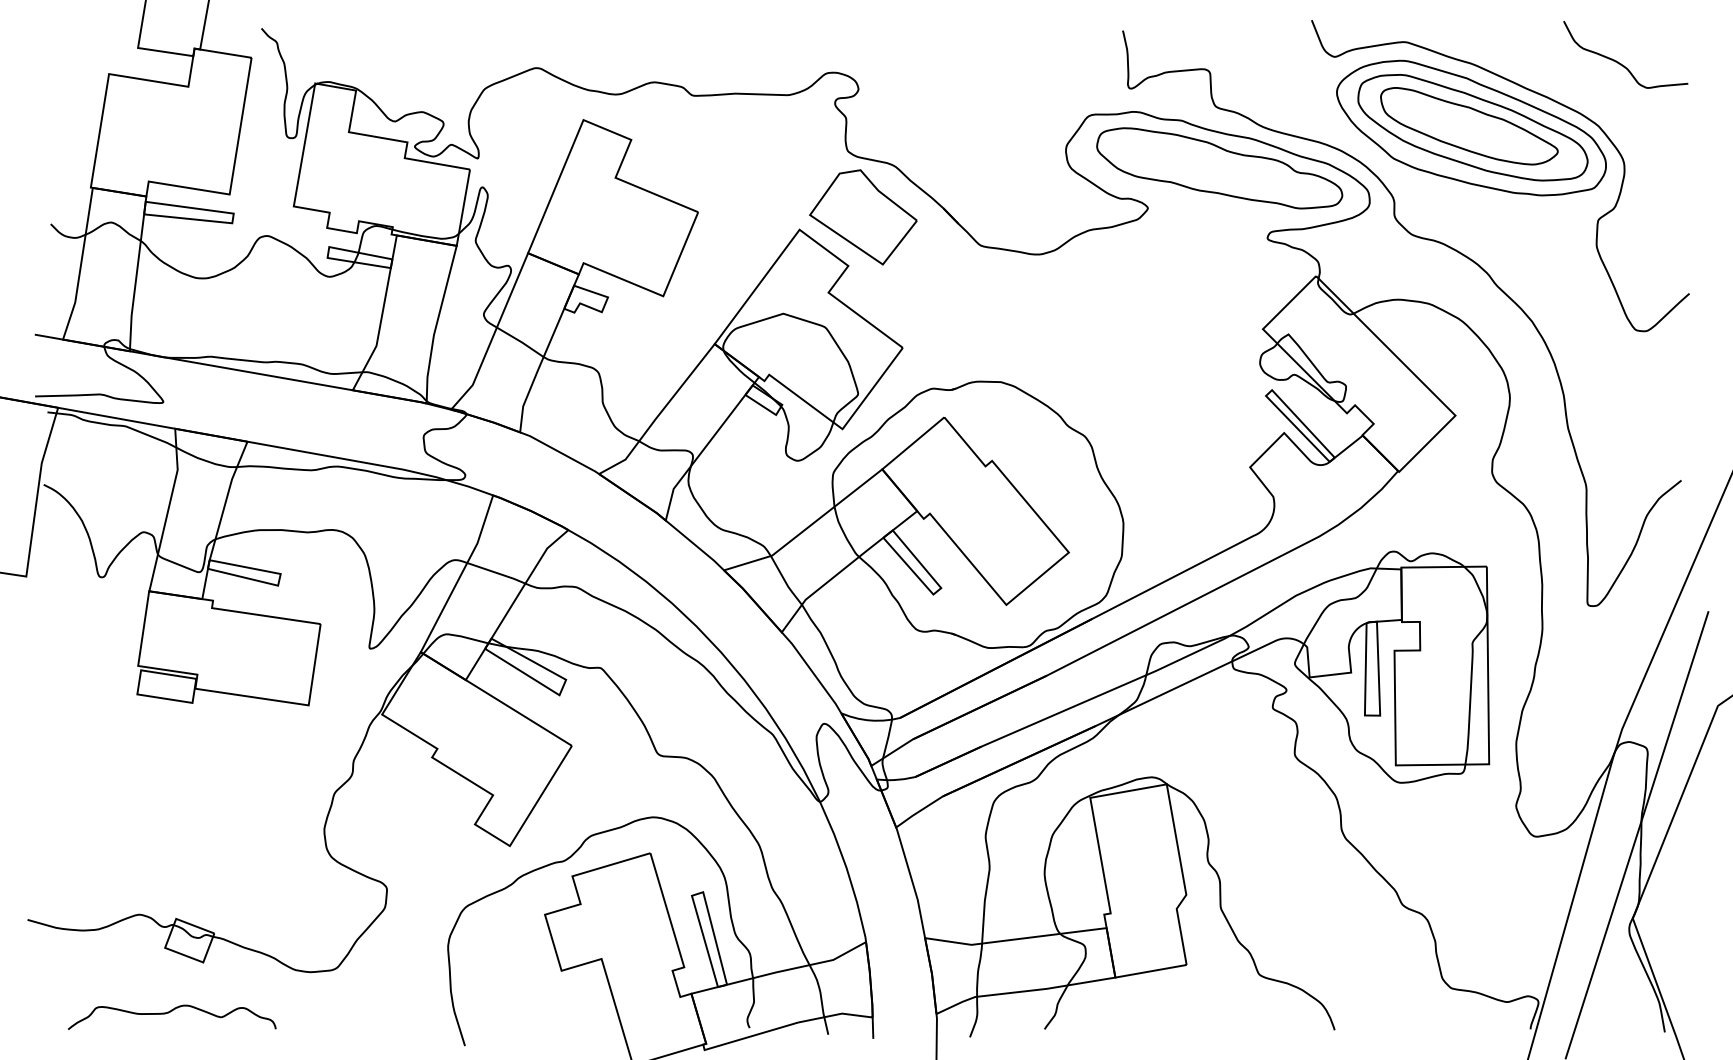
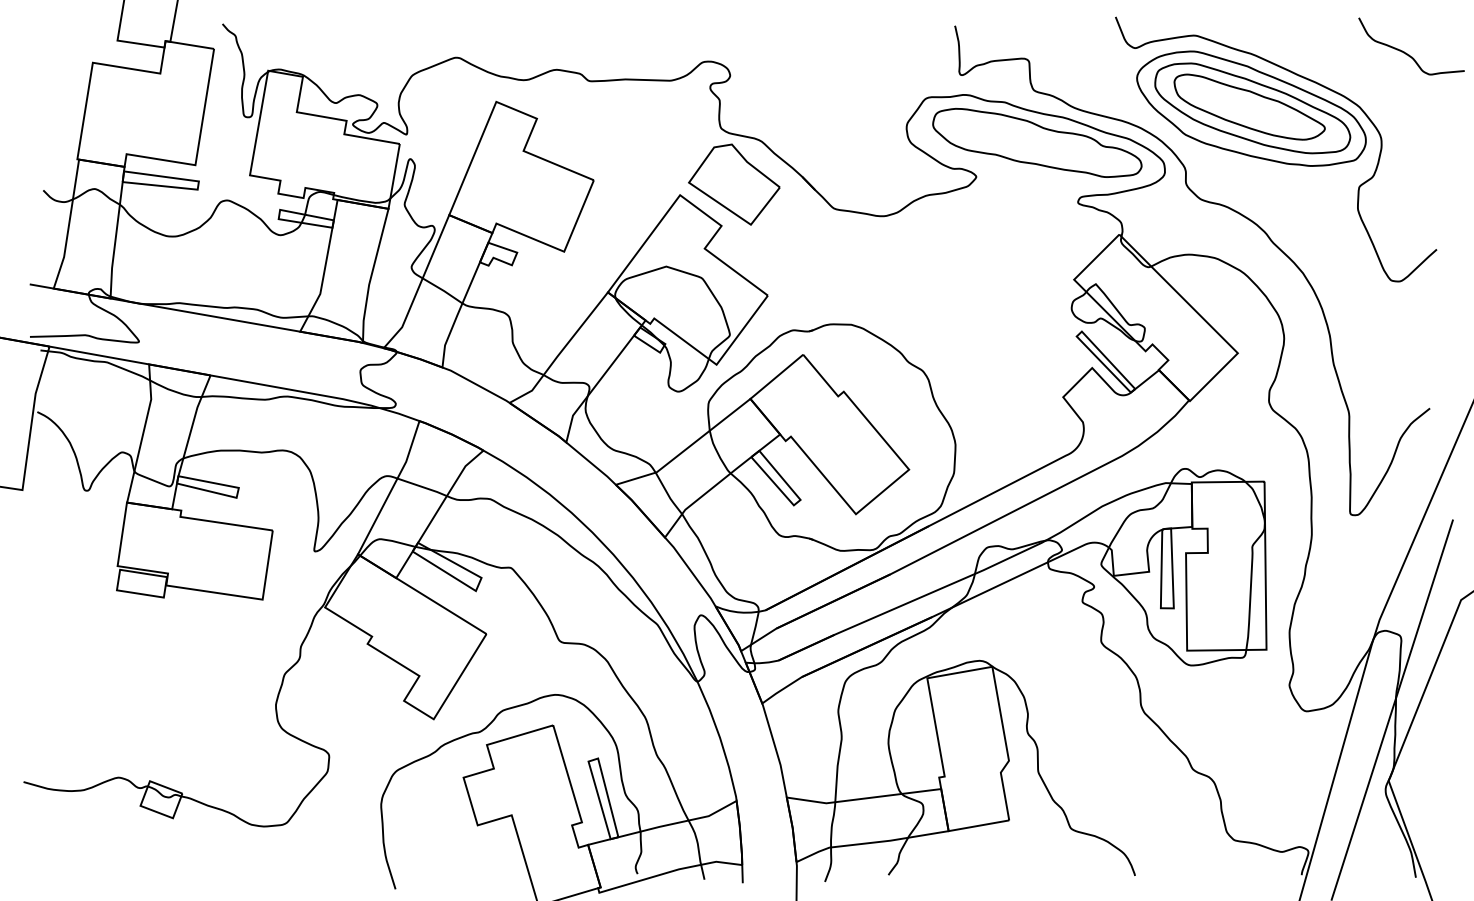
curve: (1621, 63) -> (1407, 53), moved
curve: (170, 1012) -> (145, 860), removed

